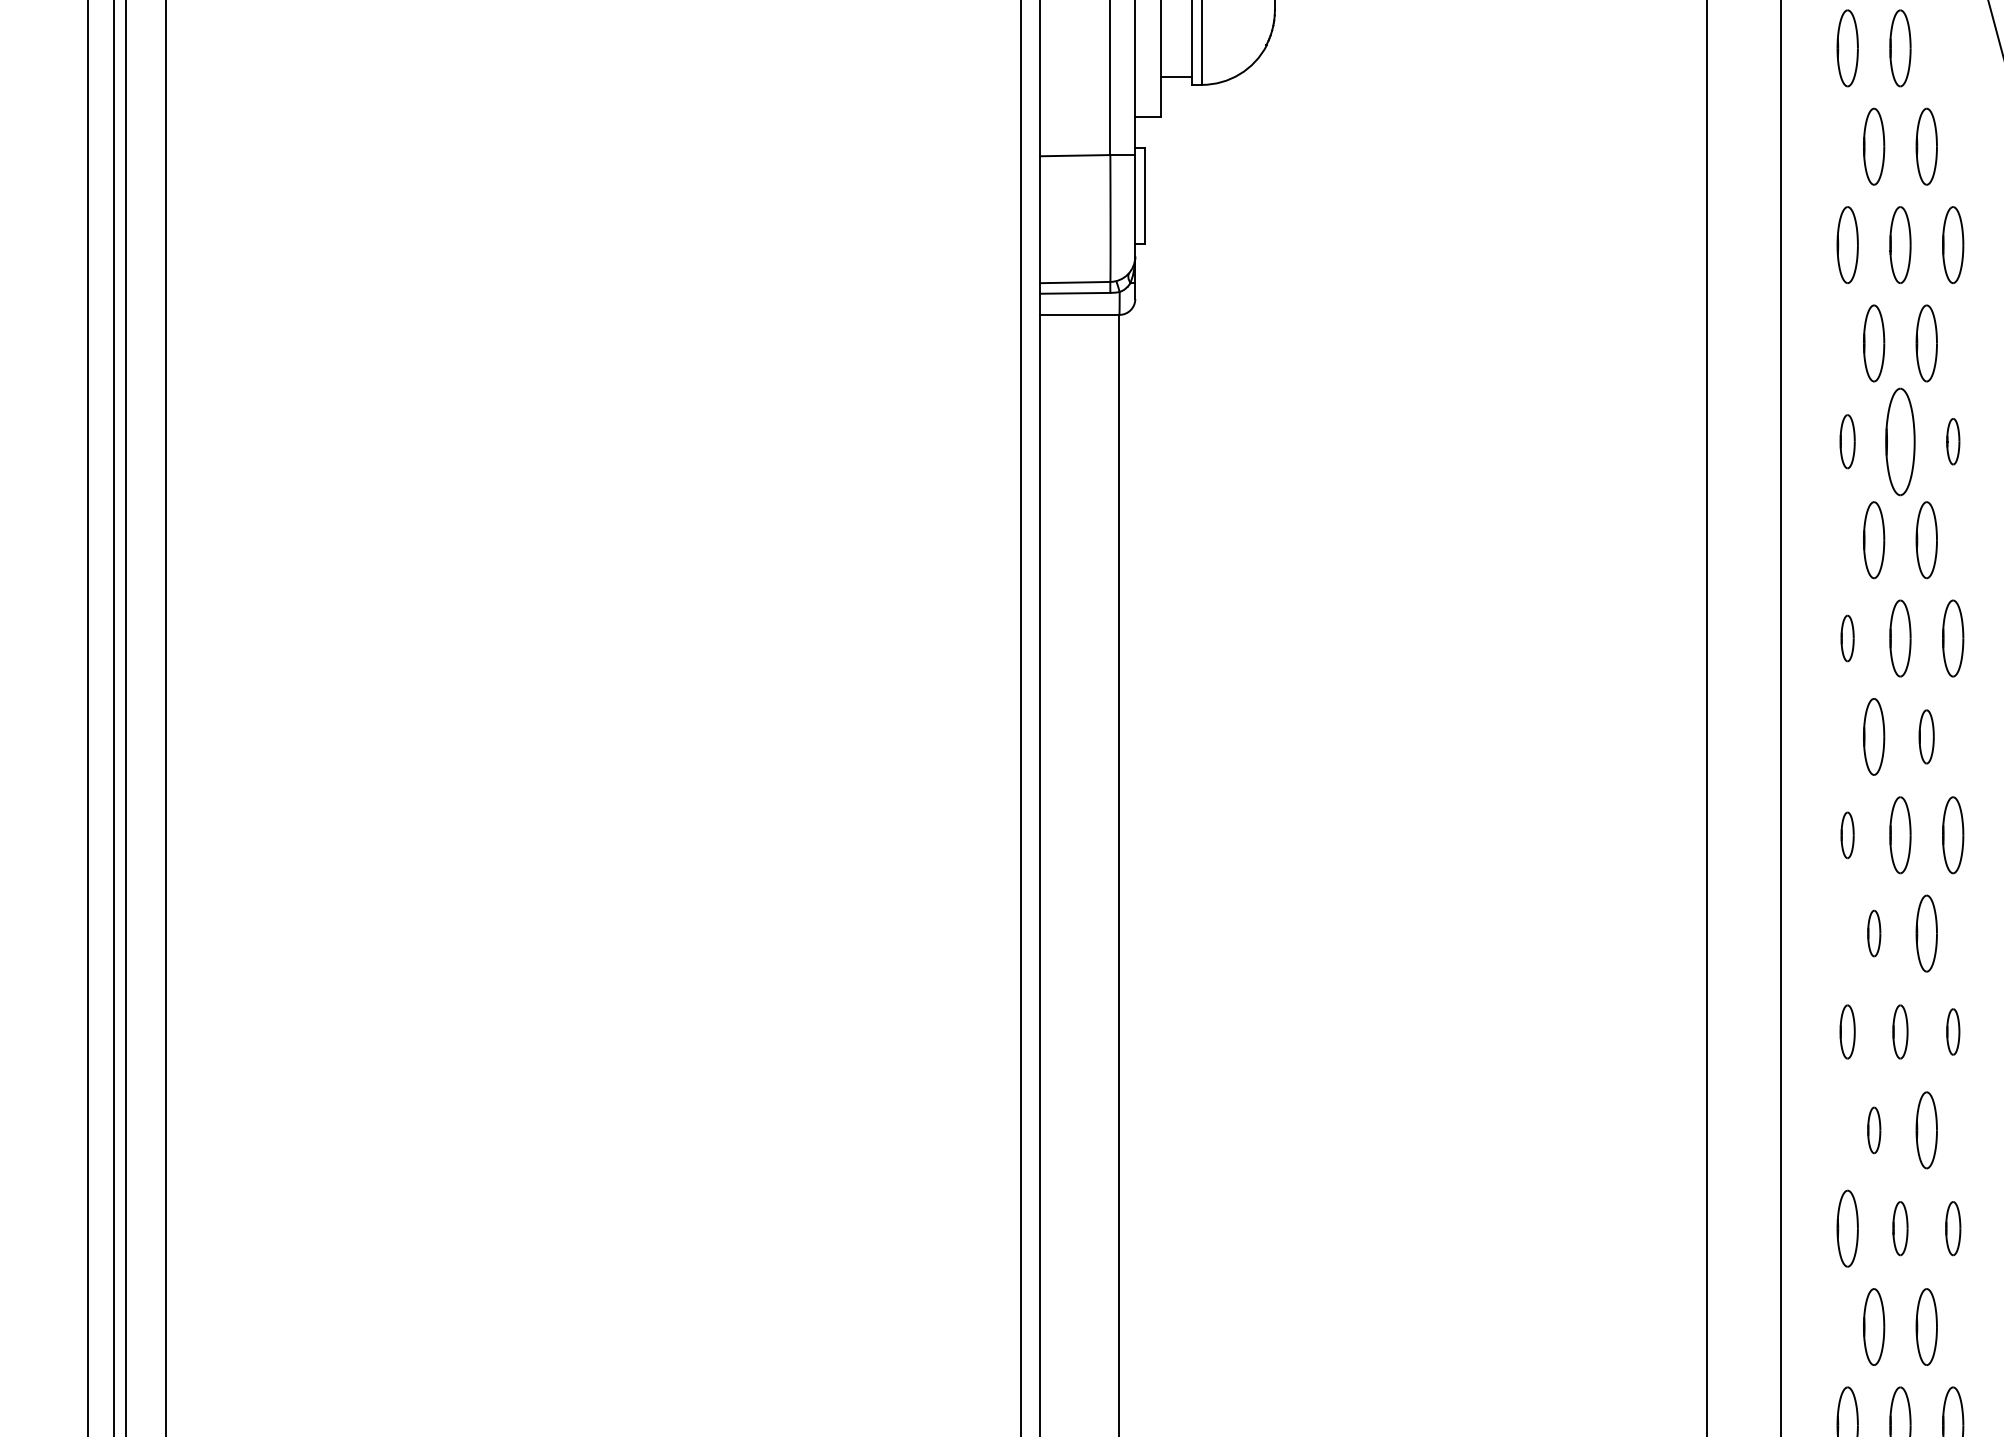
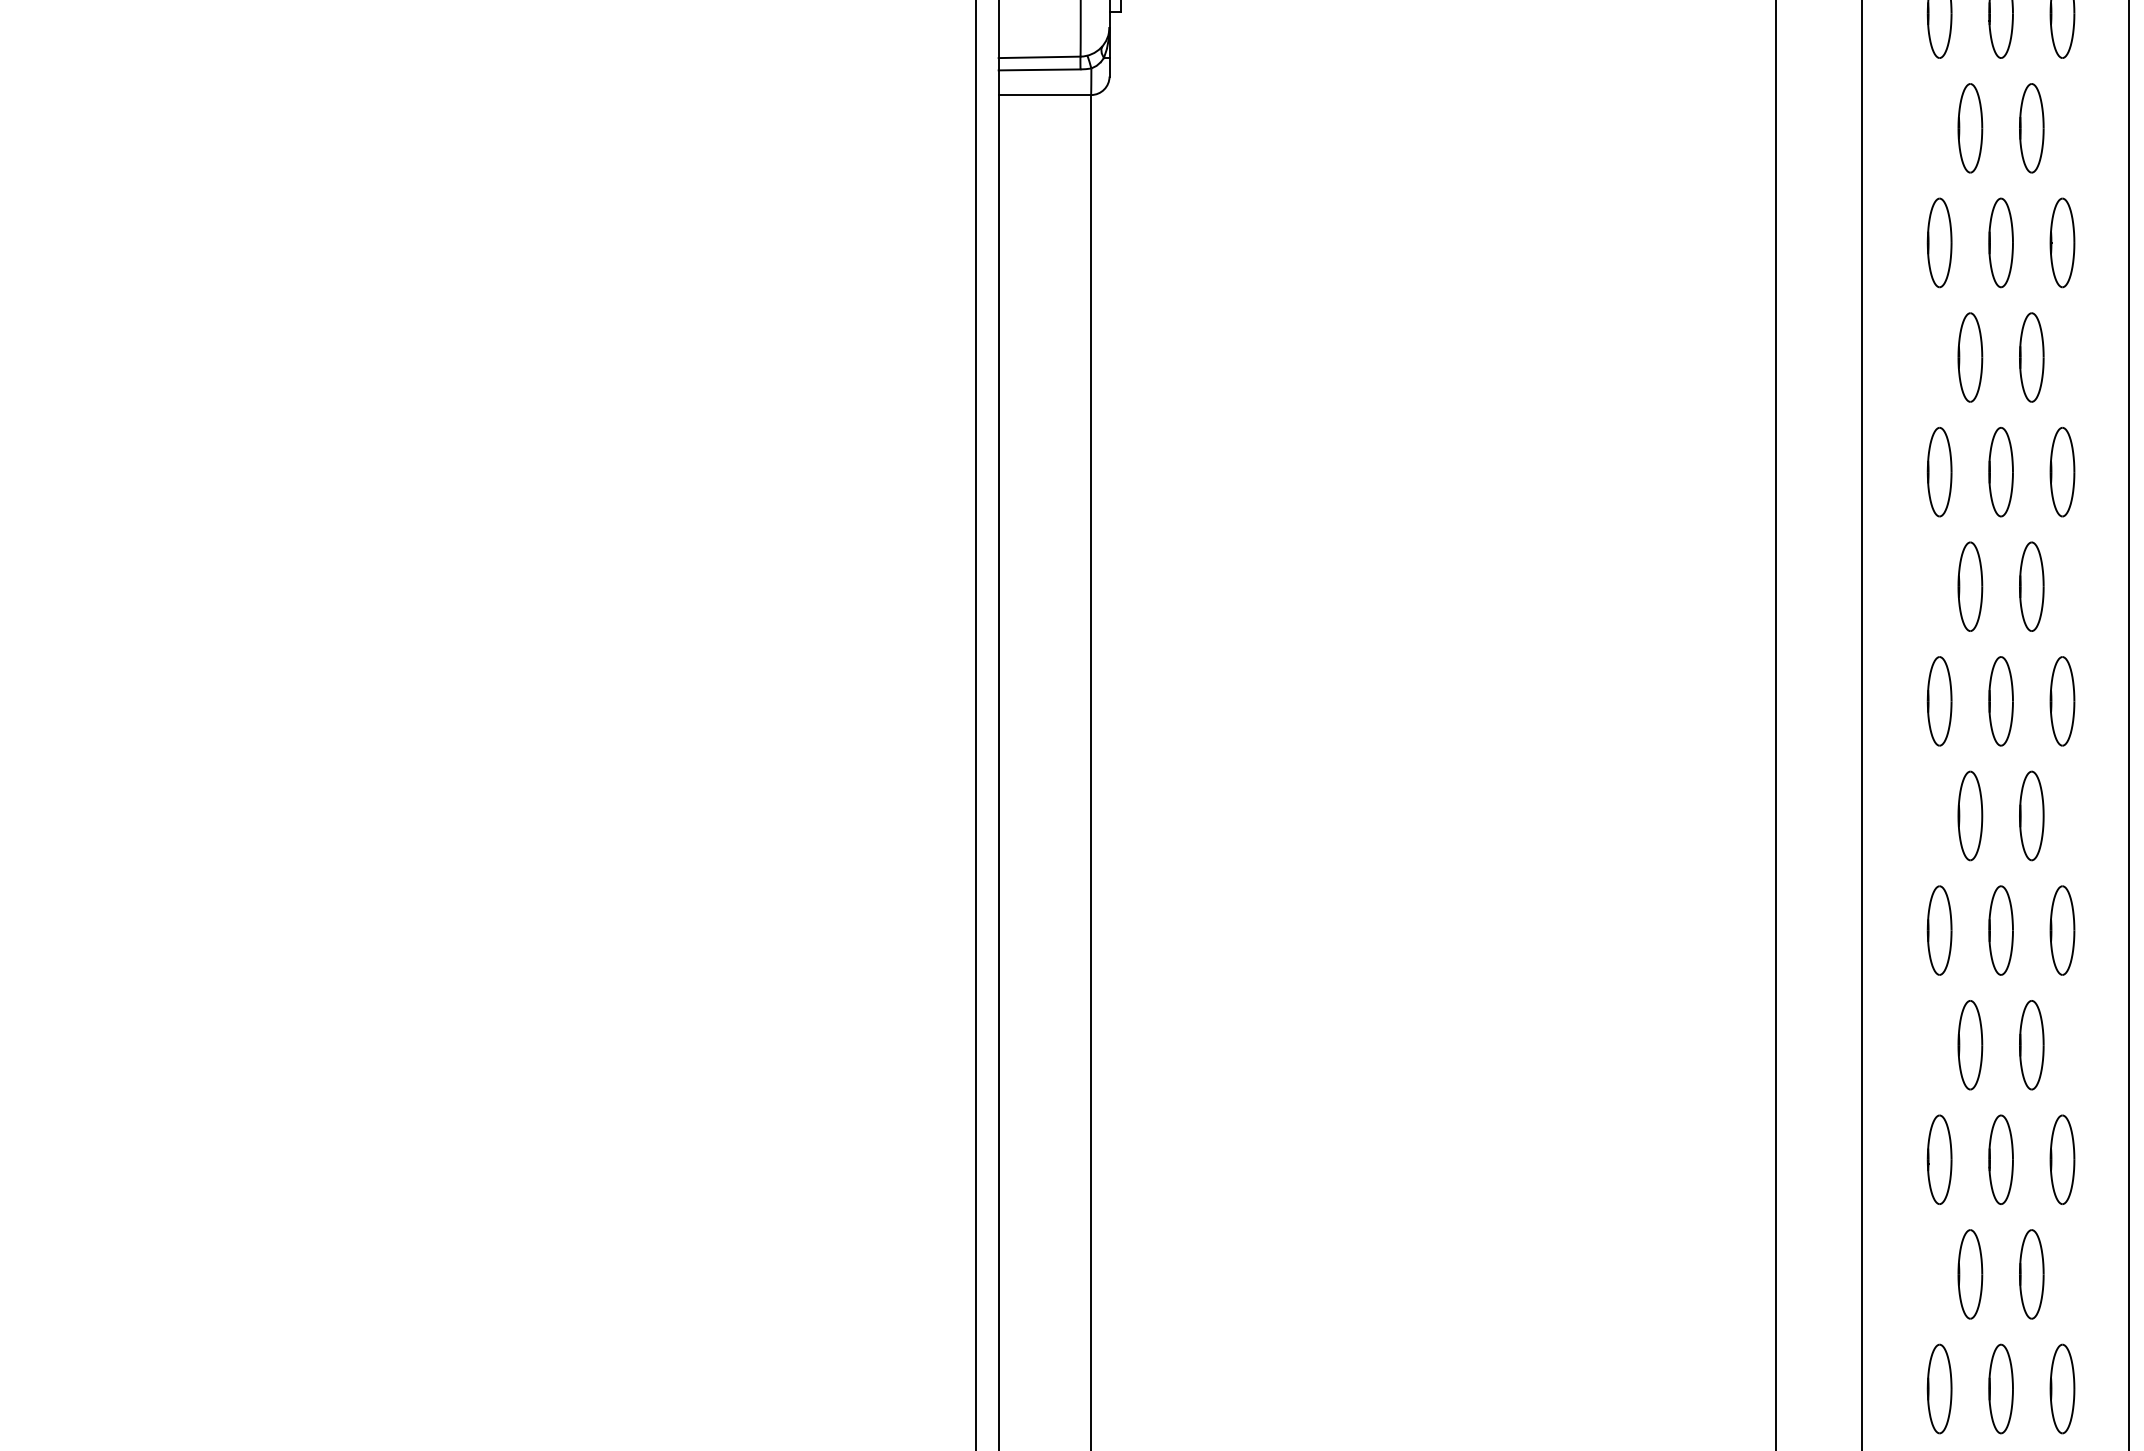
part: (1847, 441) -> (1939, 242), size x1.43
part: (1900, 441) -> (2001, 242), size x0.71
part: (1953, 441) -> (2062, 242), size x1.67
part: (1847, 638) -> (1939, 472), size x1.67
part: (1926, 736) -> (2031, 586), size x1.43
part: (1847, 835) -> (1939, 701), size x1.67
part: (1874, 933) -> (1970, 815), size x1.67
part: (1847, 1031) -> (1939, 930), size x1.43
part: (1900, 1031) -> (2001, 930), size x1.43
part: (1953, 1031) -> (2062, 930), size x1.67
part: (1874, 1130) -> (1970, 1045), size x1.67
part: (1900, 1228) -> (2001, 1159), size x1.43
part: (1953, 1228) -> (2062, 1159), size x1.43

